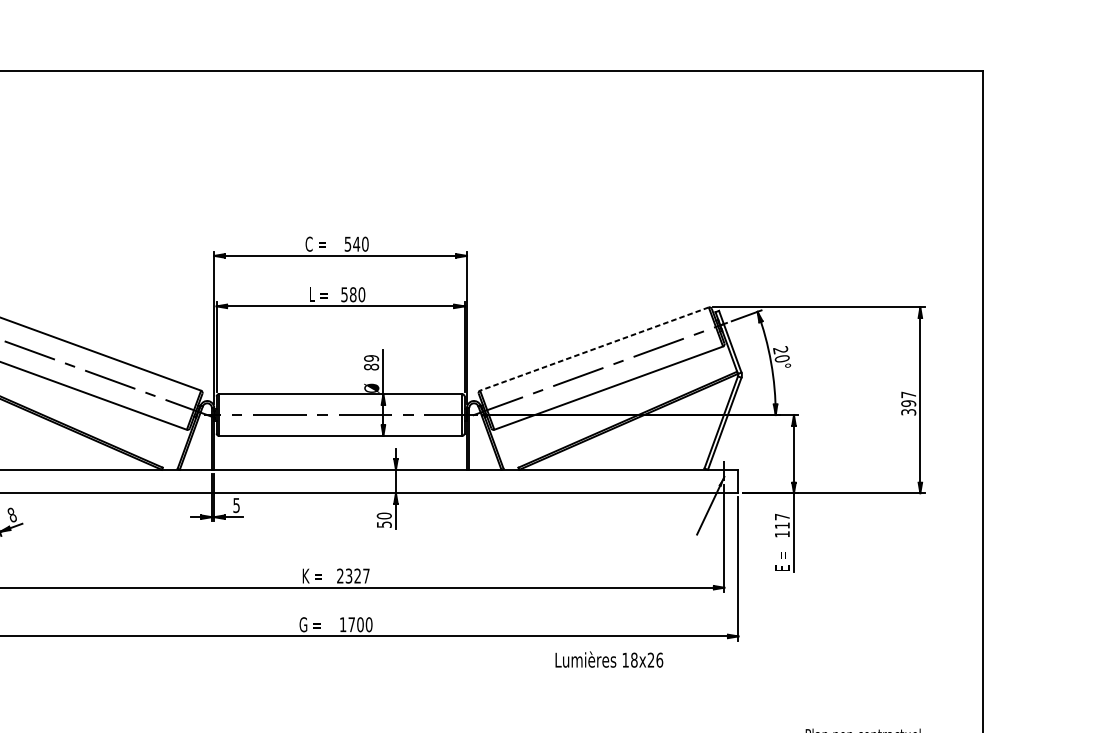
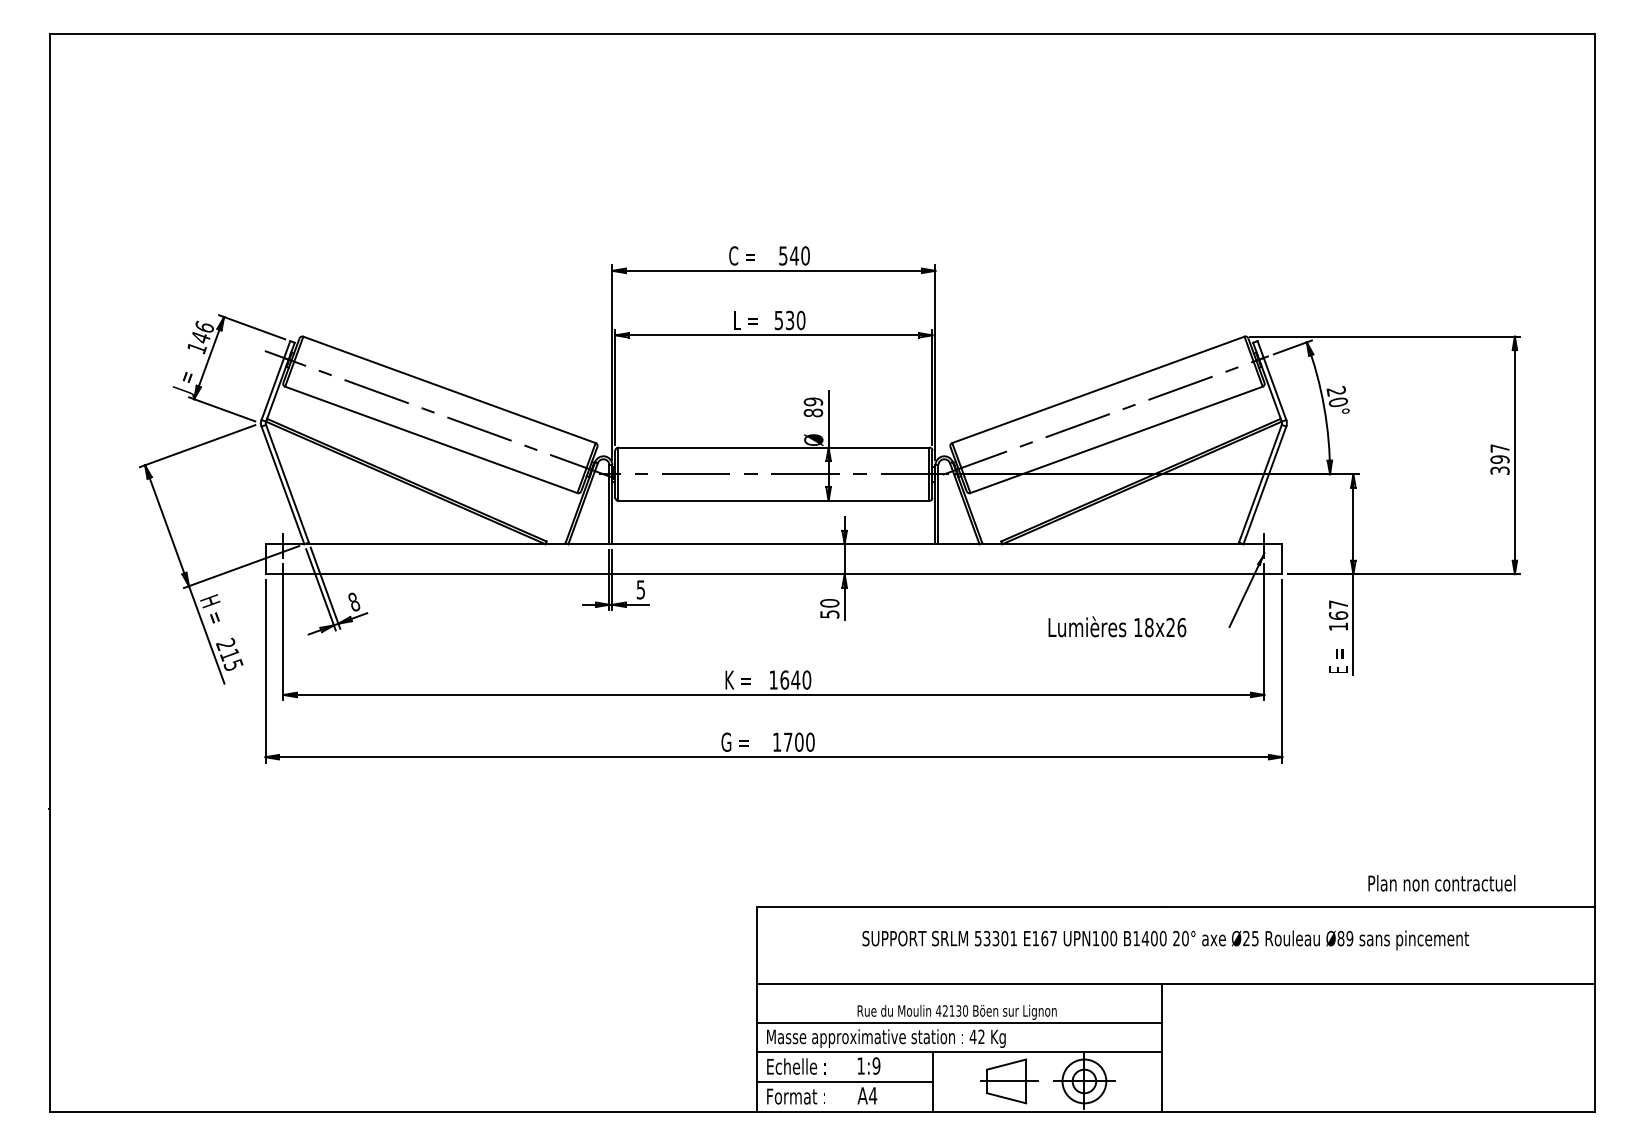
text: (352, 294) -> (789, 320), 580 -> 530
line: (594, 348) -> (1098, 389), dashed -> solid
text: (782, 525) -> (1338, 615), 117 -> 167
text: (353, 575) -> (790, 679), 2327 -> 1640
text: (609, 659) -> (1117, 626), moved

